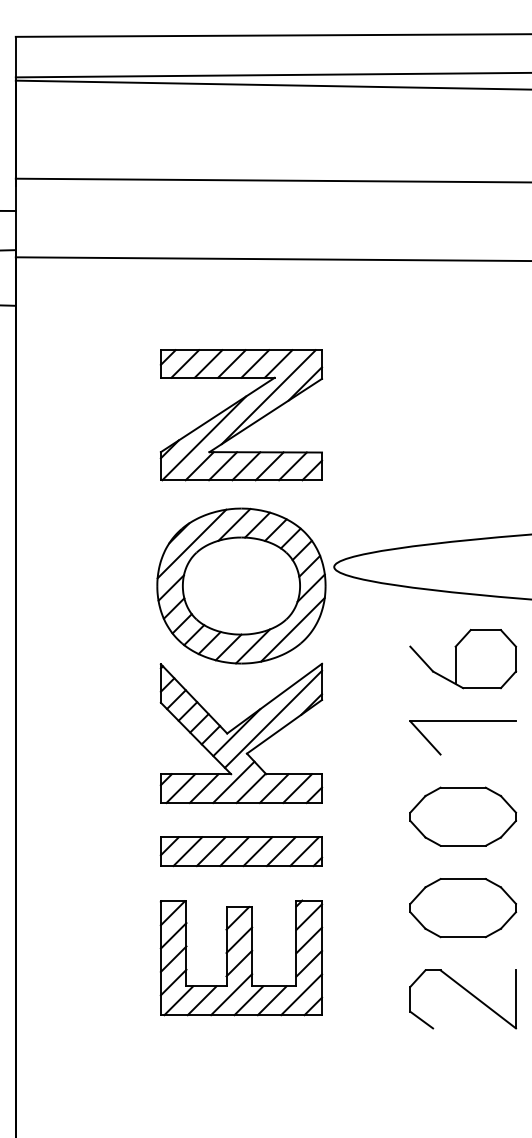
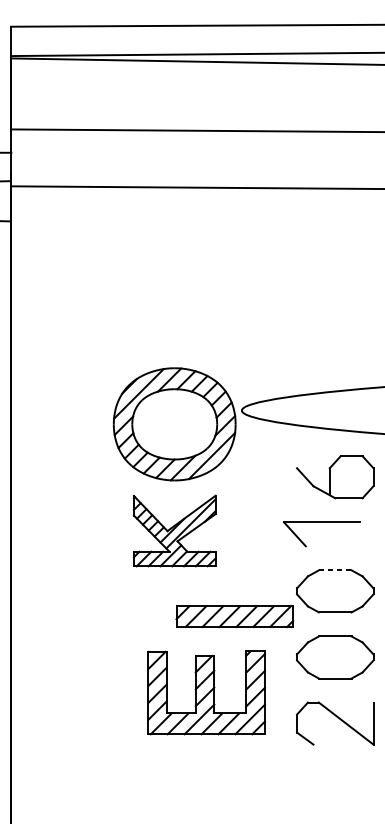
part: (241, 415) -> (174, 300), removed
part: (462, 721) -> (321, 522), moved
part: (241, 733) -> (174, 531), size x0.7
line: (463, 787) -> (335, 570), solid -> dashed
part: (241, 851) -> (234, 616), moved
part: (241, 957) -> (206, 692), moved

